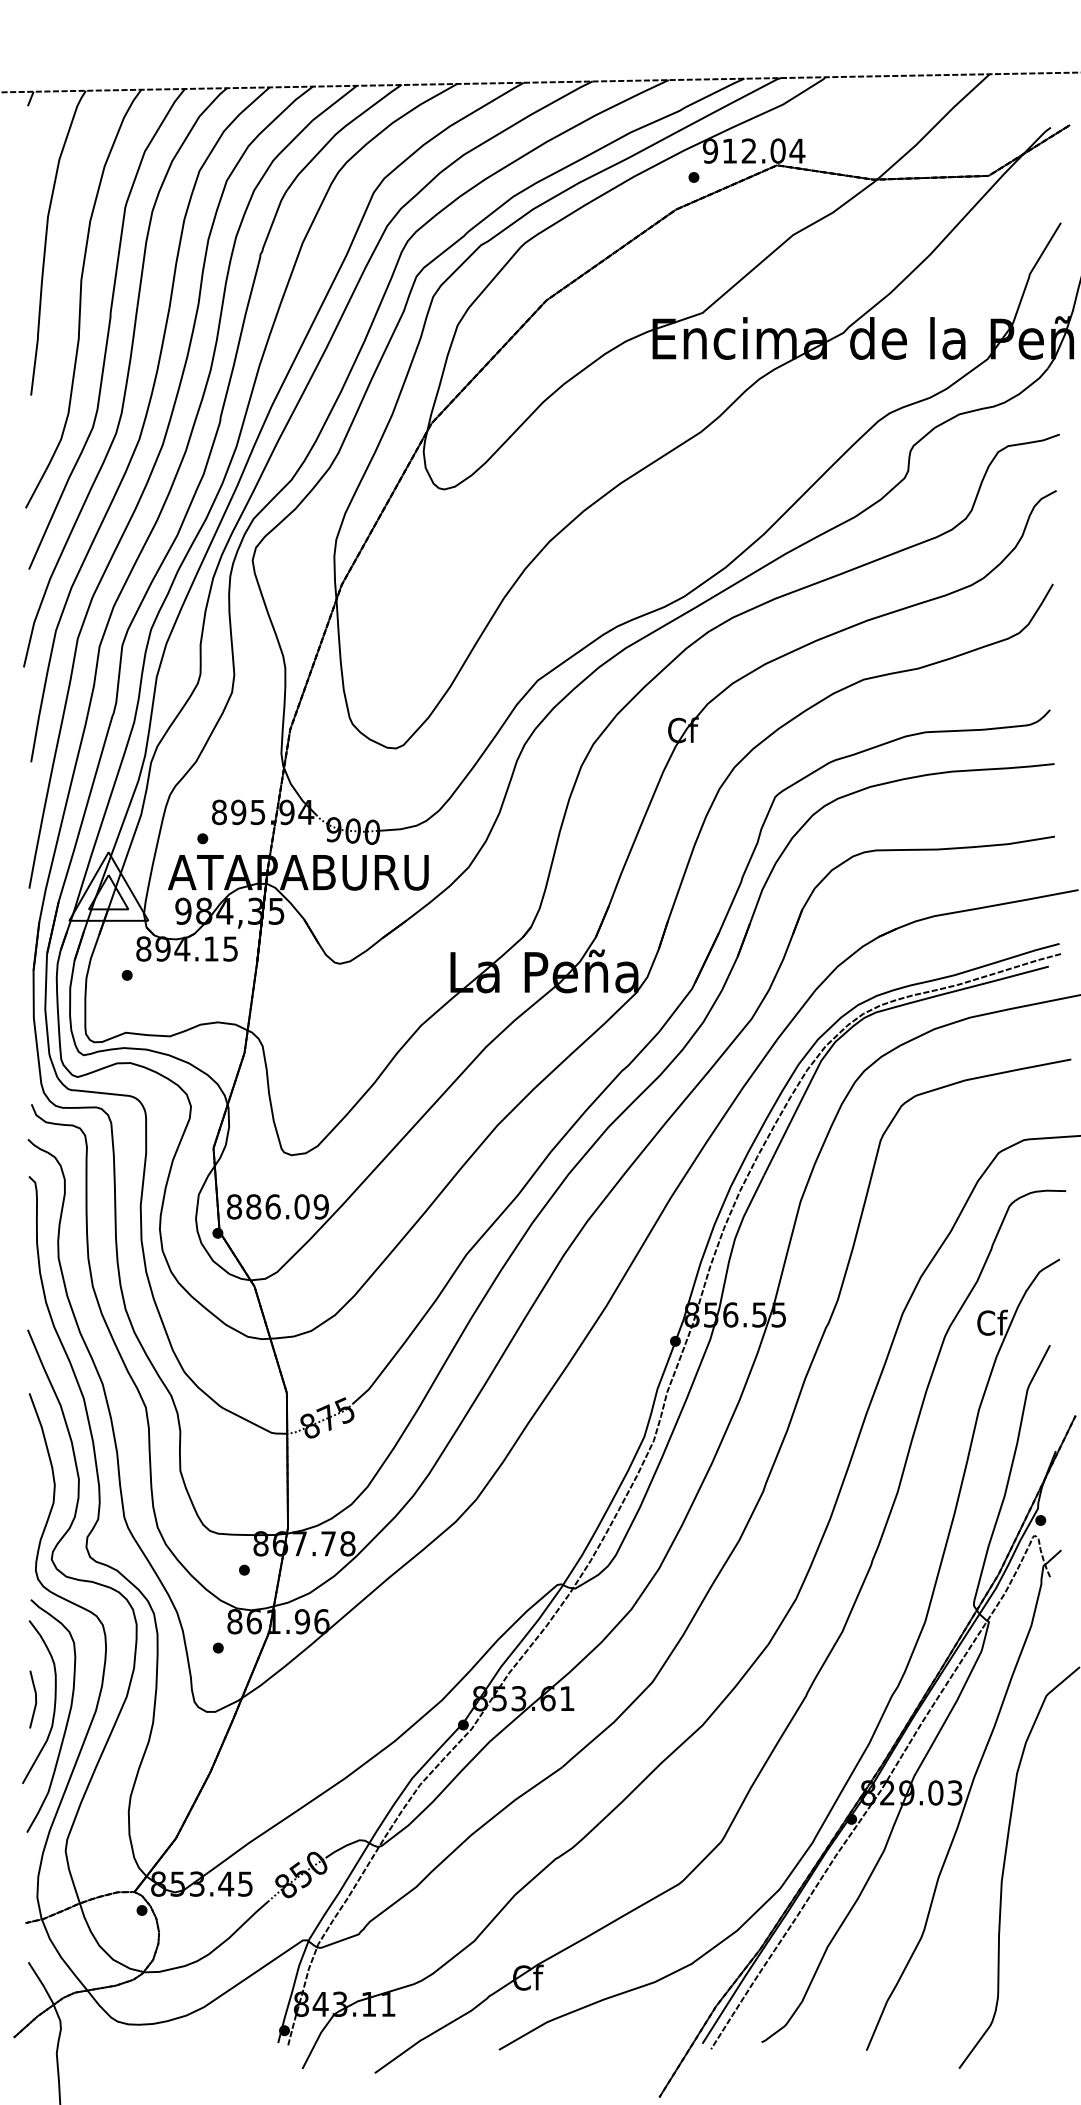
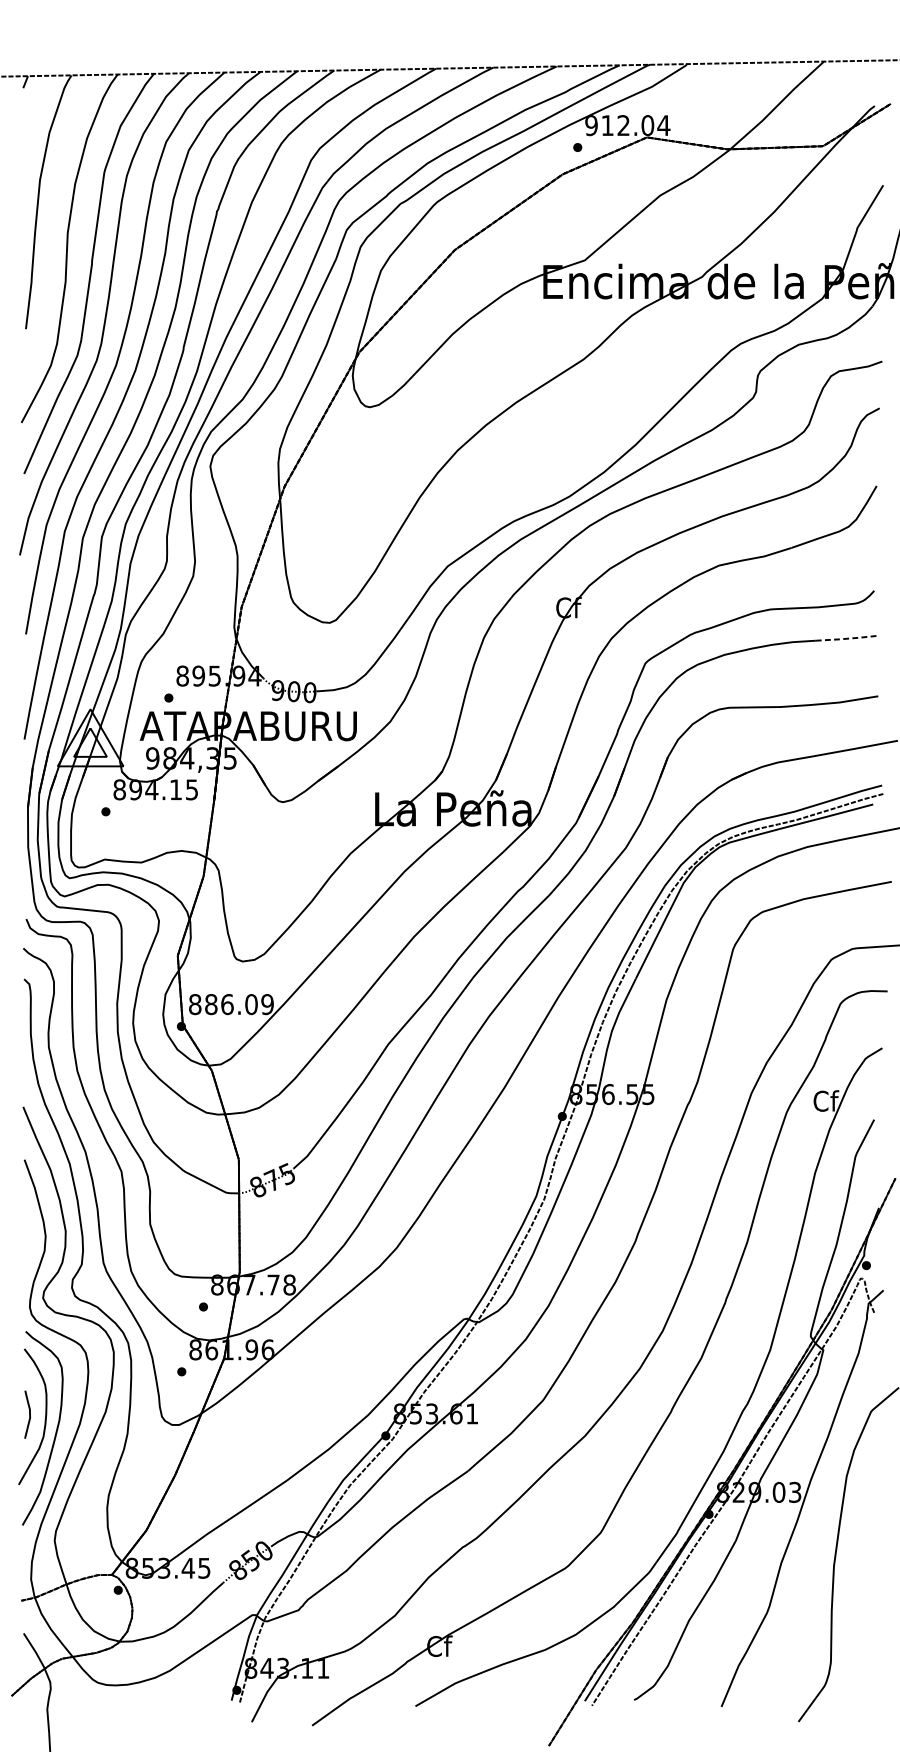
line: (1017, 767) -> (847, 638), solid -> dashed

